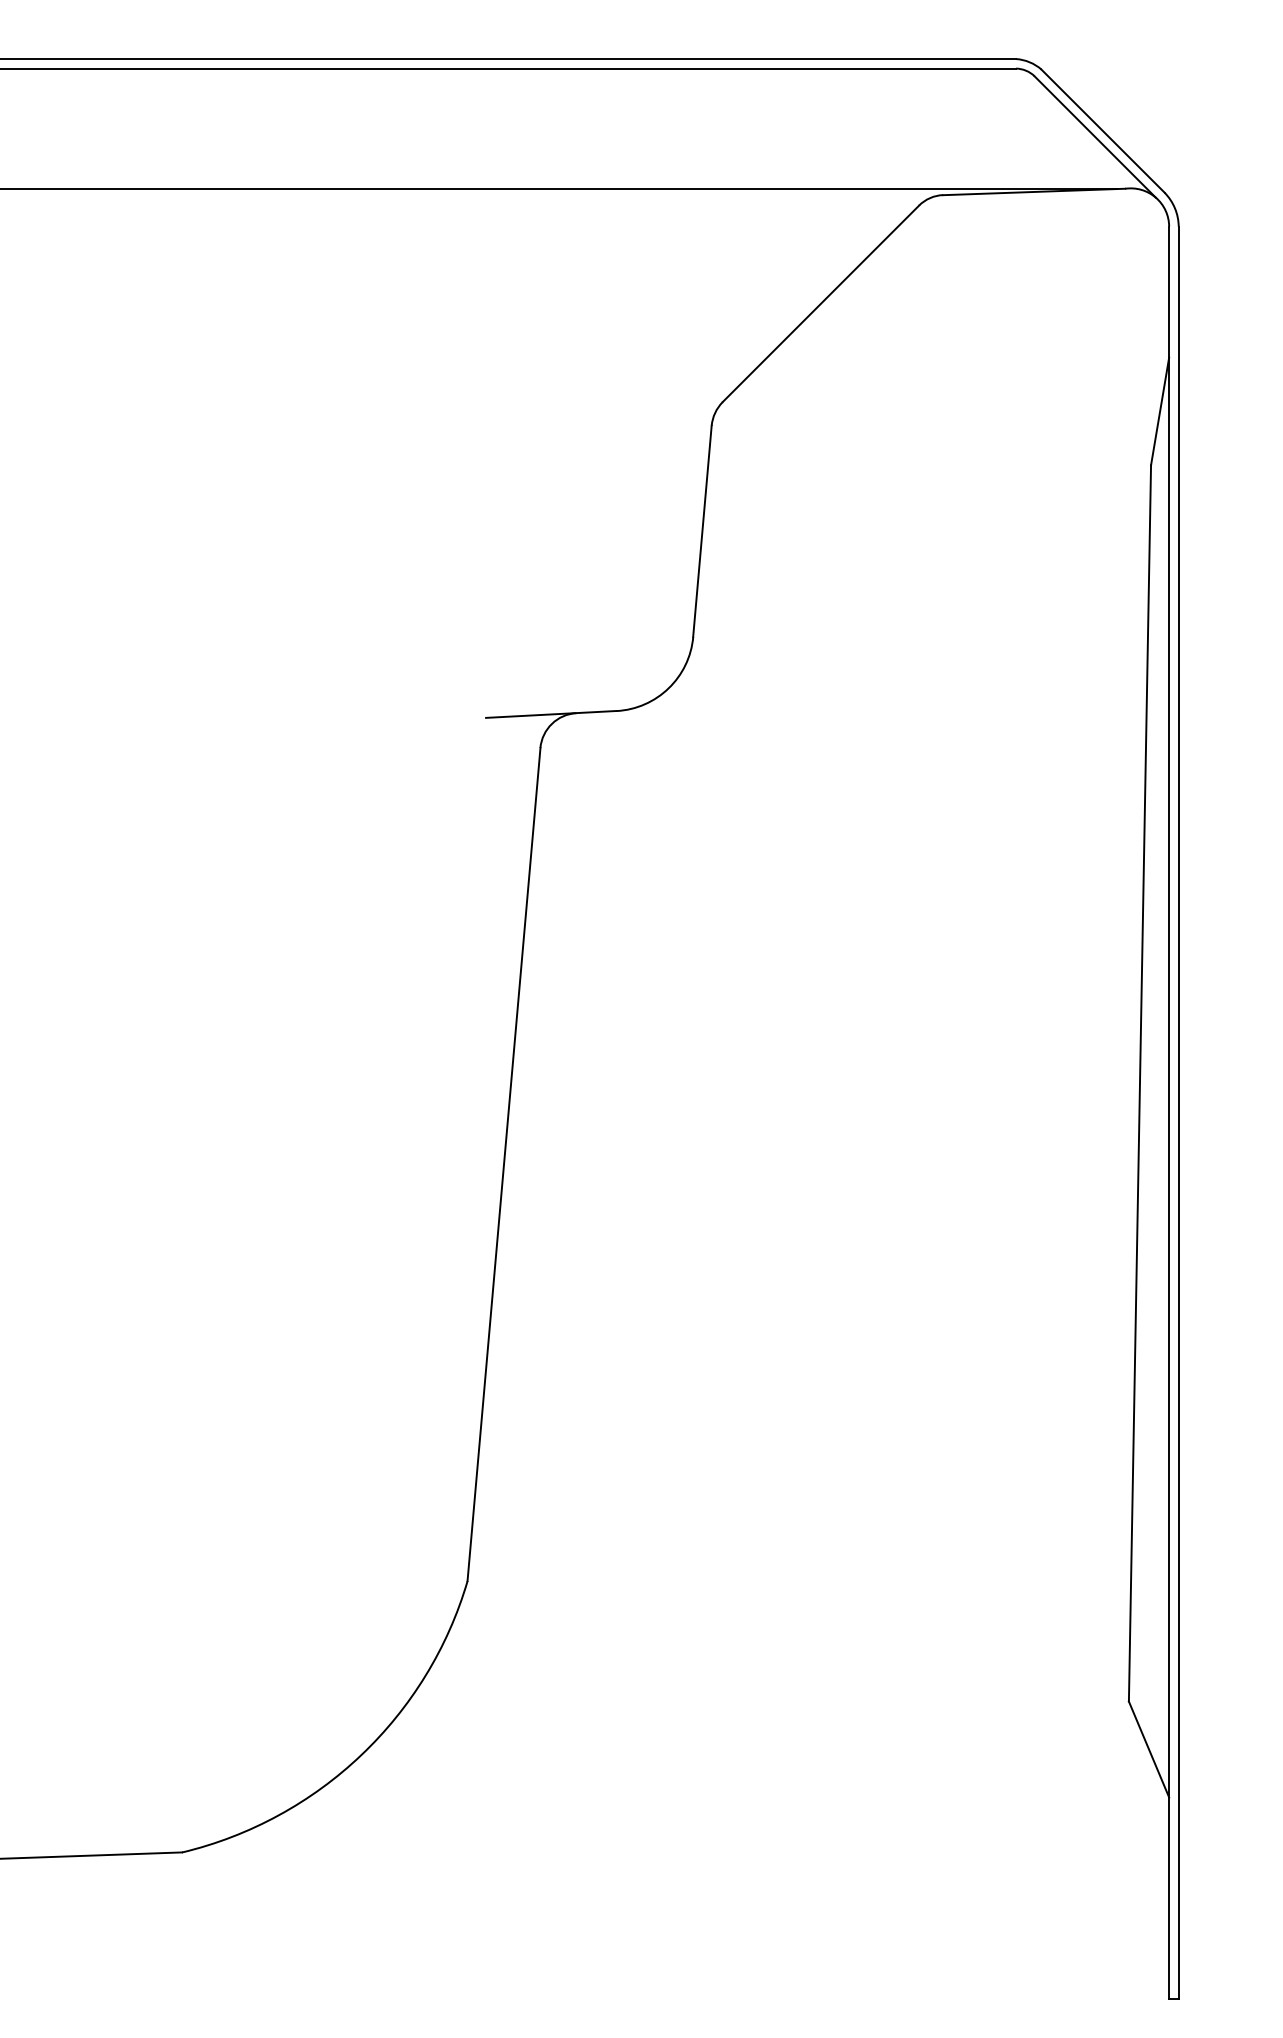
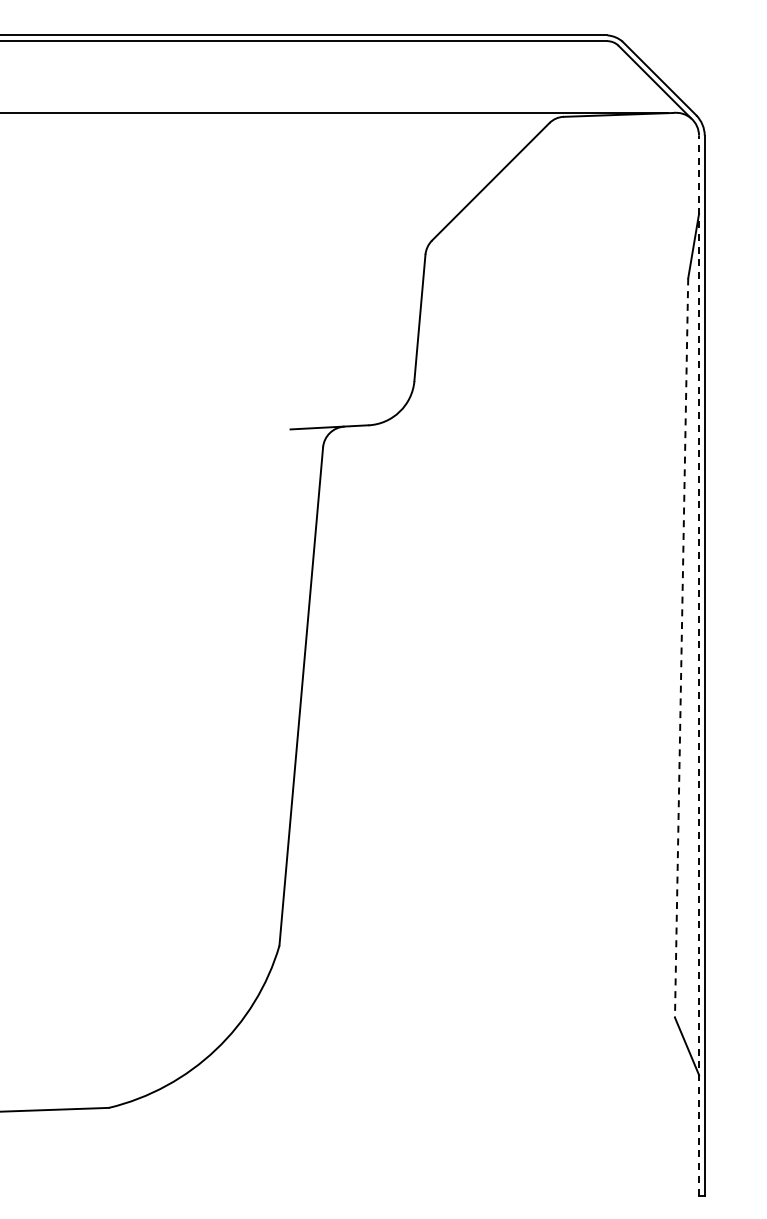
line: (1139, 1084) -> (681, 648), solid -> dashed
line: (1169, 1112) -> (699, 665), solid -> dashed

